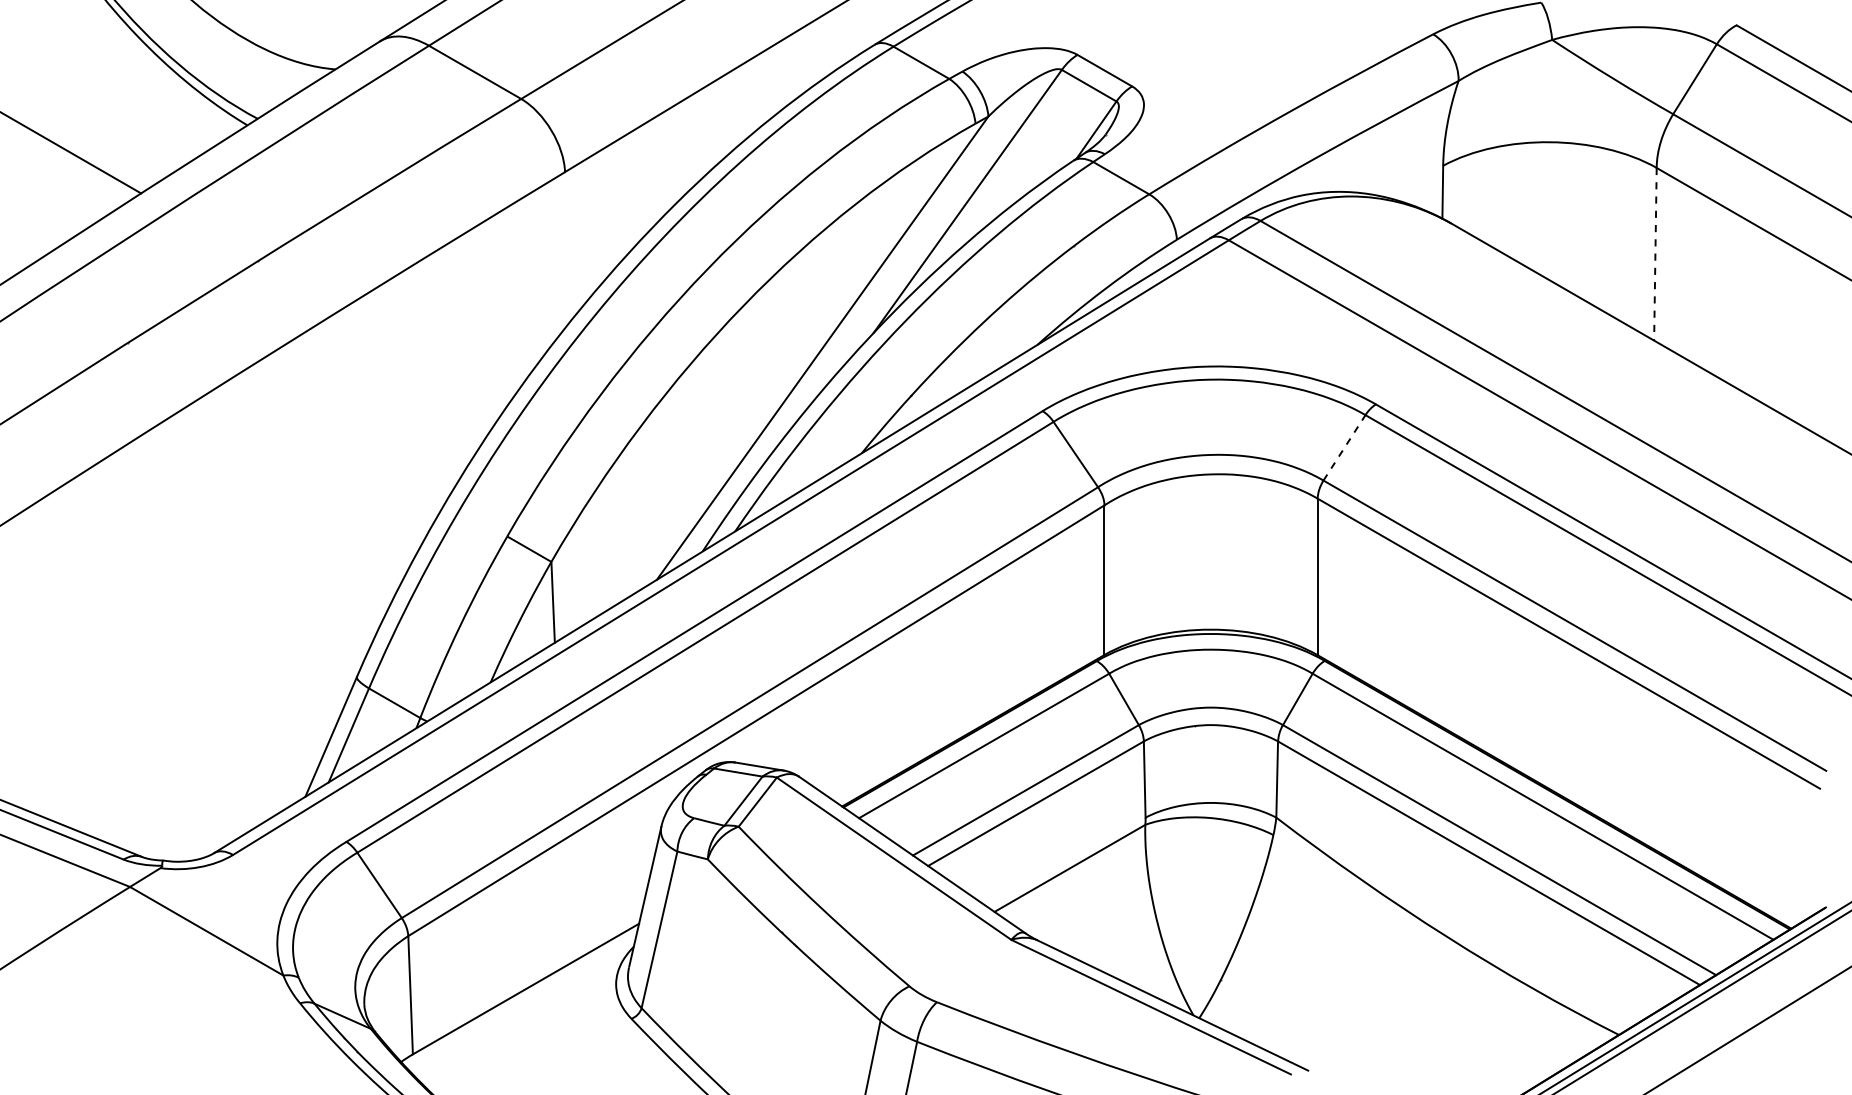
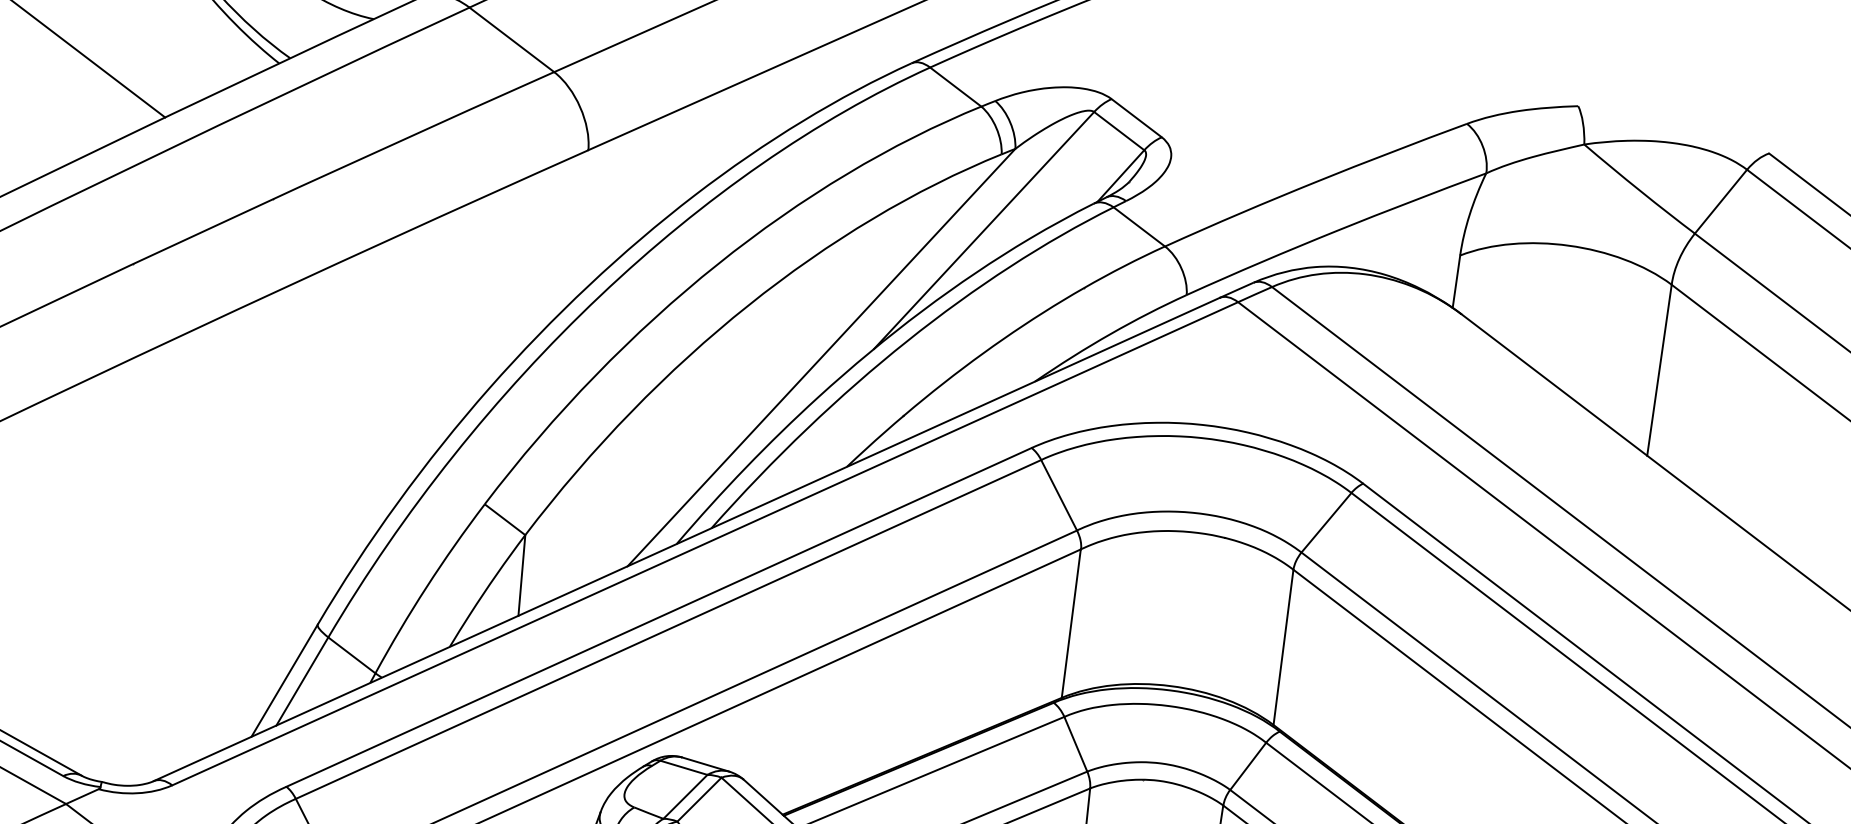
line: (1655, 254) -> (1659, 370), dashed -> solid
line: (1344, 447) -> (1326, 522), dashed -> solid

